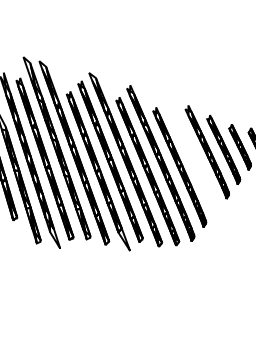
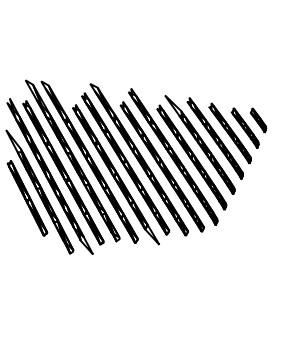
part: (189, 155) -> (199, 144), added

